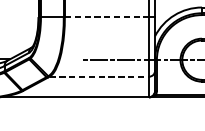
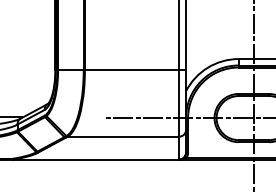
line: (107, 16) -> (132, 69), dashed -> solid
line: (99, 76) -> (123, 136), dashed -> solid

